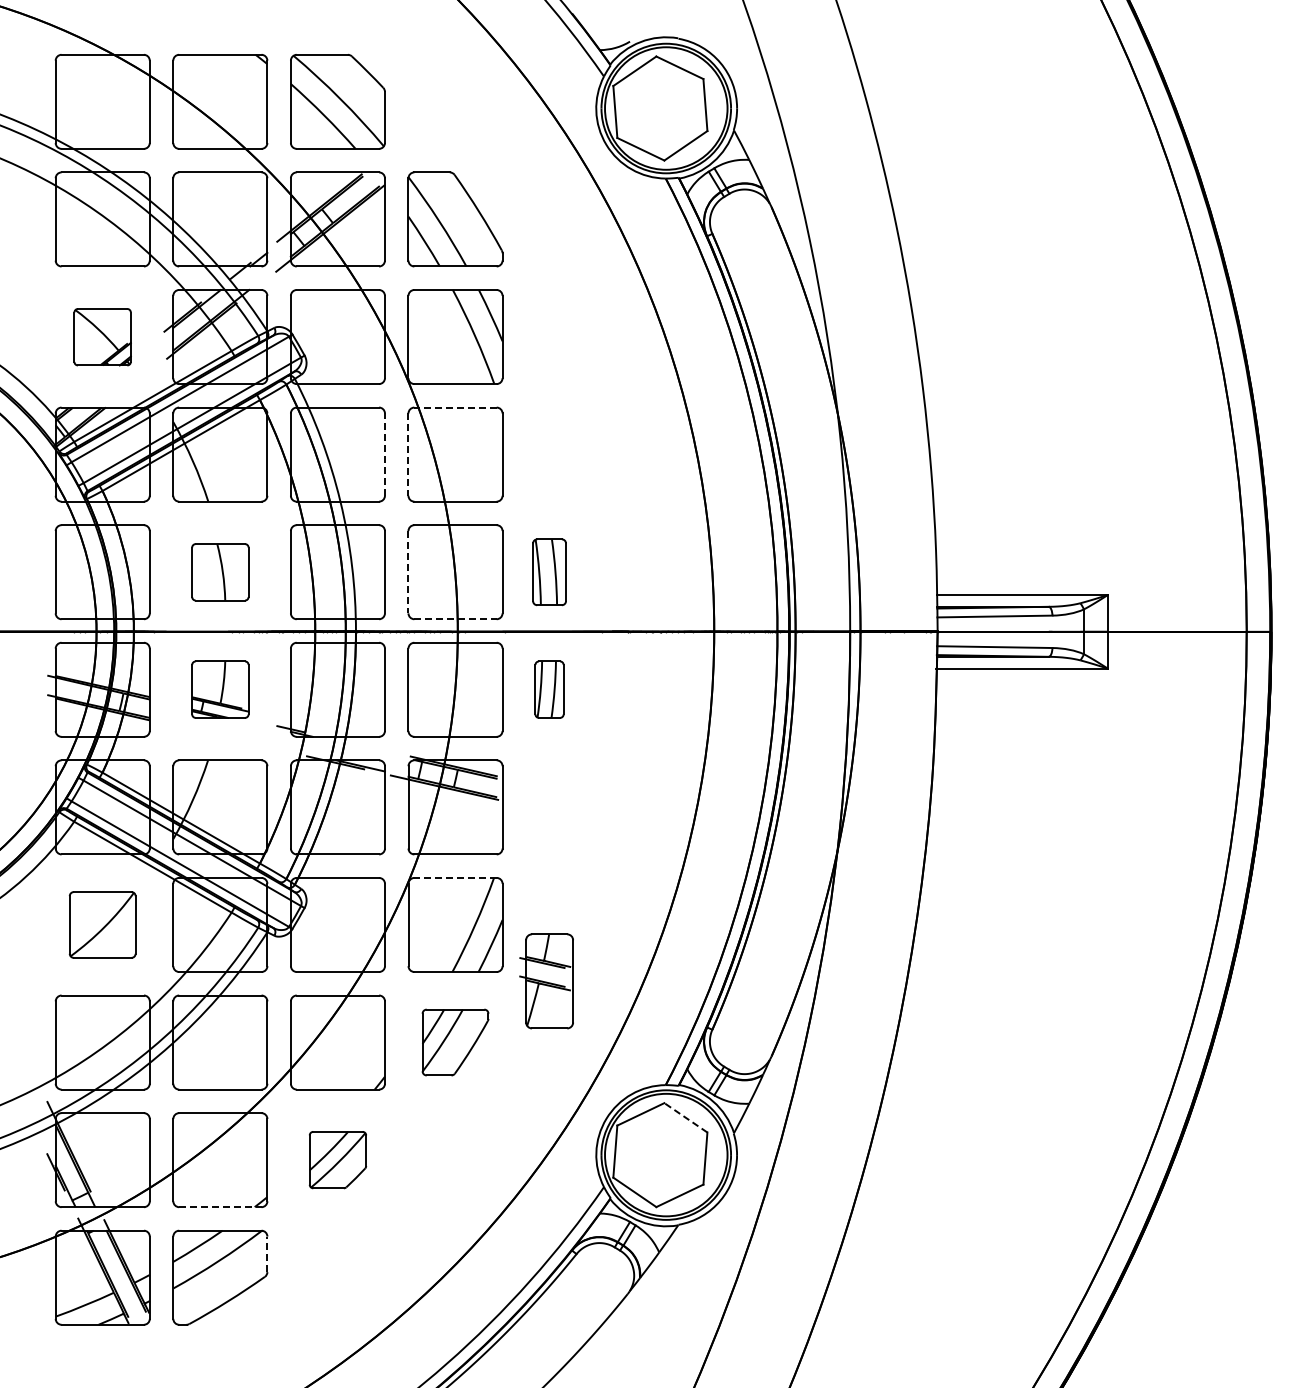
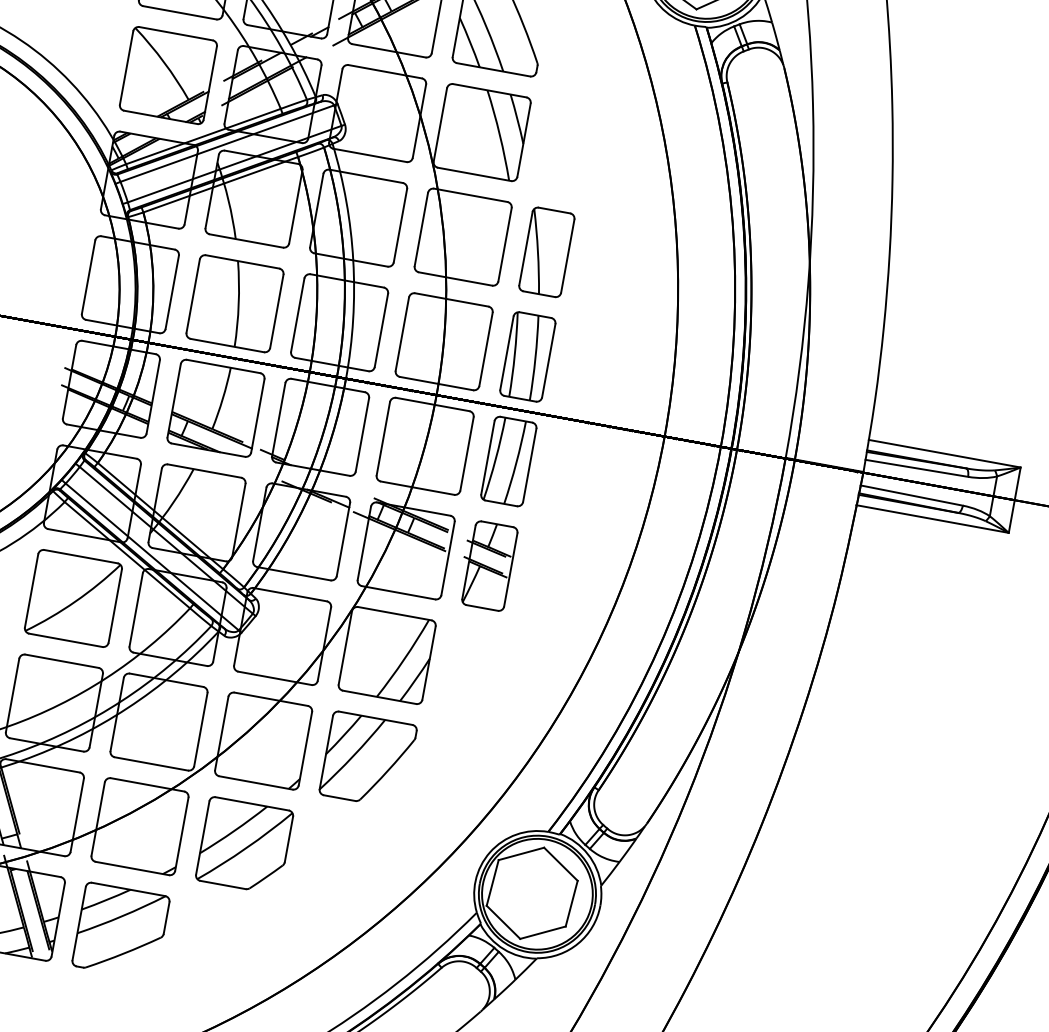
part: (102, 337) -> (168, 75), size x1.67
line: (455, 407) -> (470, 195), dashed -> solid
line: (384, 454) -> (400, 225), dashed -> solid
part: (549, 454) -> (546, 252), added
line: (408, 455) -> (421, 230), dashed -> solid
part: (220, 572) -> (235, 304), size x1.67
line: (408, 572) -> (402, 334), dashed -> solid
part: (549, 572) -> (527, 357), size x1.43
line: (456, 619) -> (437, 383), dashed -> solid
part: (220, 689) -> (216, 408), size x1.67
part: (549, 689) -> (508, 461), size x1.67
line: (455, 877) -> (394, 613), dashed -> solid
part: (102, 924) -> (73, 598), size x1.43
part: (546, 981) -> (487, 565), moved
part: (455, 1042) -> (368, 760), size x1.43
line: (685, 1117) -> (560, 863), dashed -> solid
part: (337, 1159) -> (244, 845), size x1.67
line: (220, 1207) -> (132, 868), dashed -> solid
line: (267, 1254) -> (166, 918), dashed -> solid

